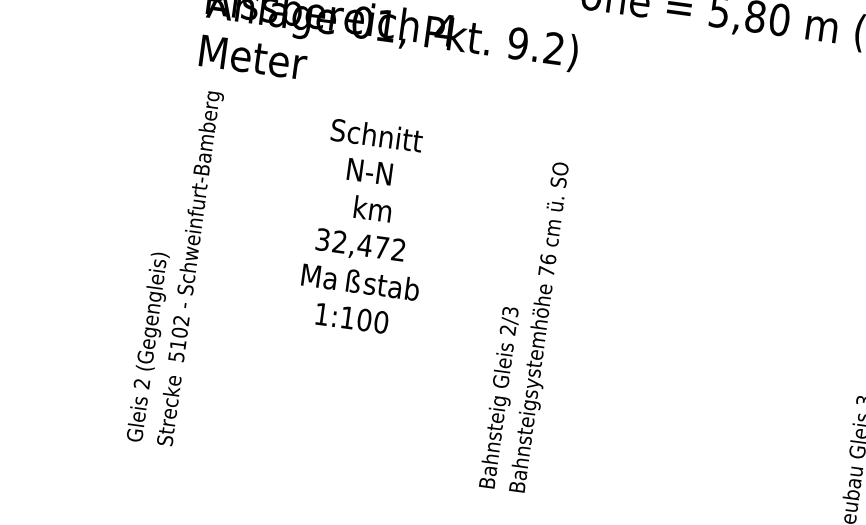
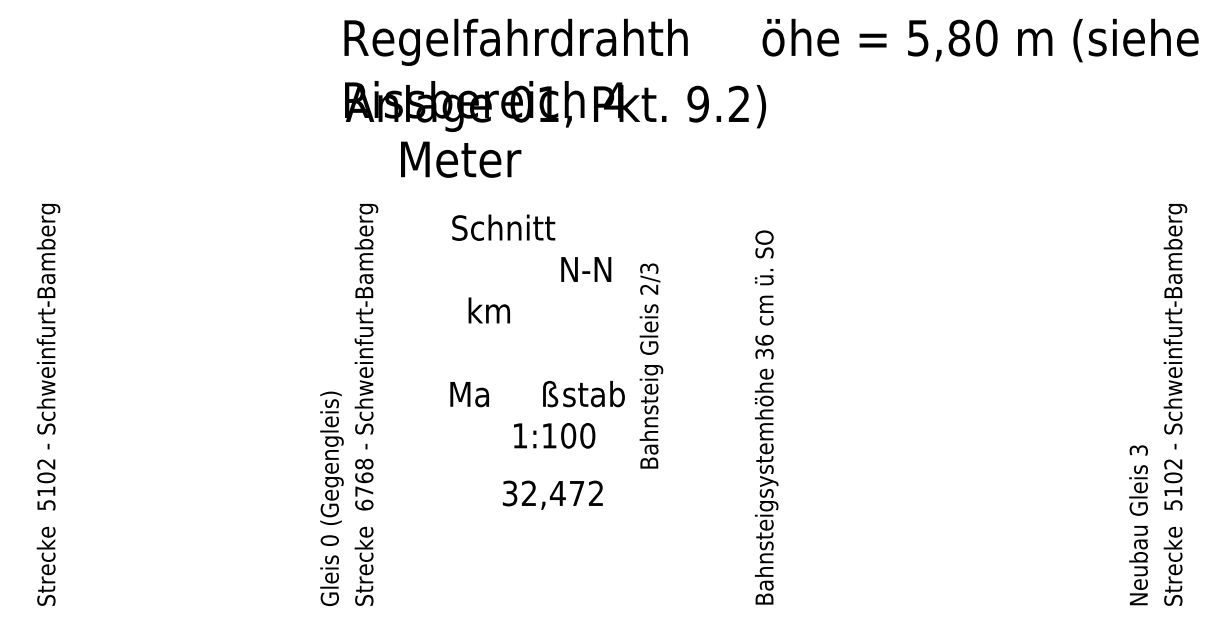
text: (253, 57) -> (461, 159), moved
text: (376, 135) -> (503, 227), moved
text: (370, 171) -> (586, 269), moved
text: (372, 208) -> (488, 310), moved
text: (360, 245) -> (552, 494), moved
text: (546, 271) -> (764, 354), 76 -> 36
text: (319, 276) -> (469, 394), moved
text: (179, 338) -> (364, 484), 5102 -> 6768
text: (141, 383) -> (329, 540), 2 -> 0
text: (500, 397) -> (651, 365), moved

